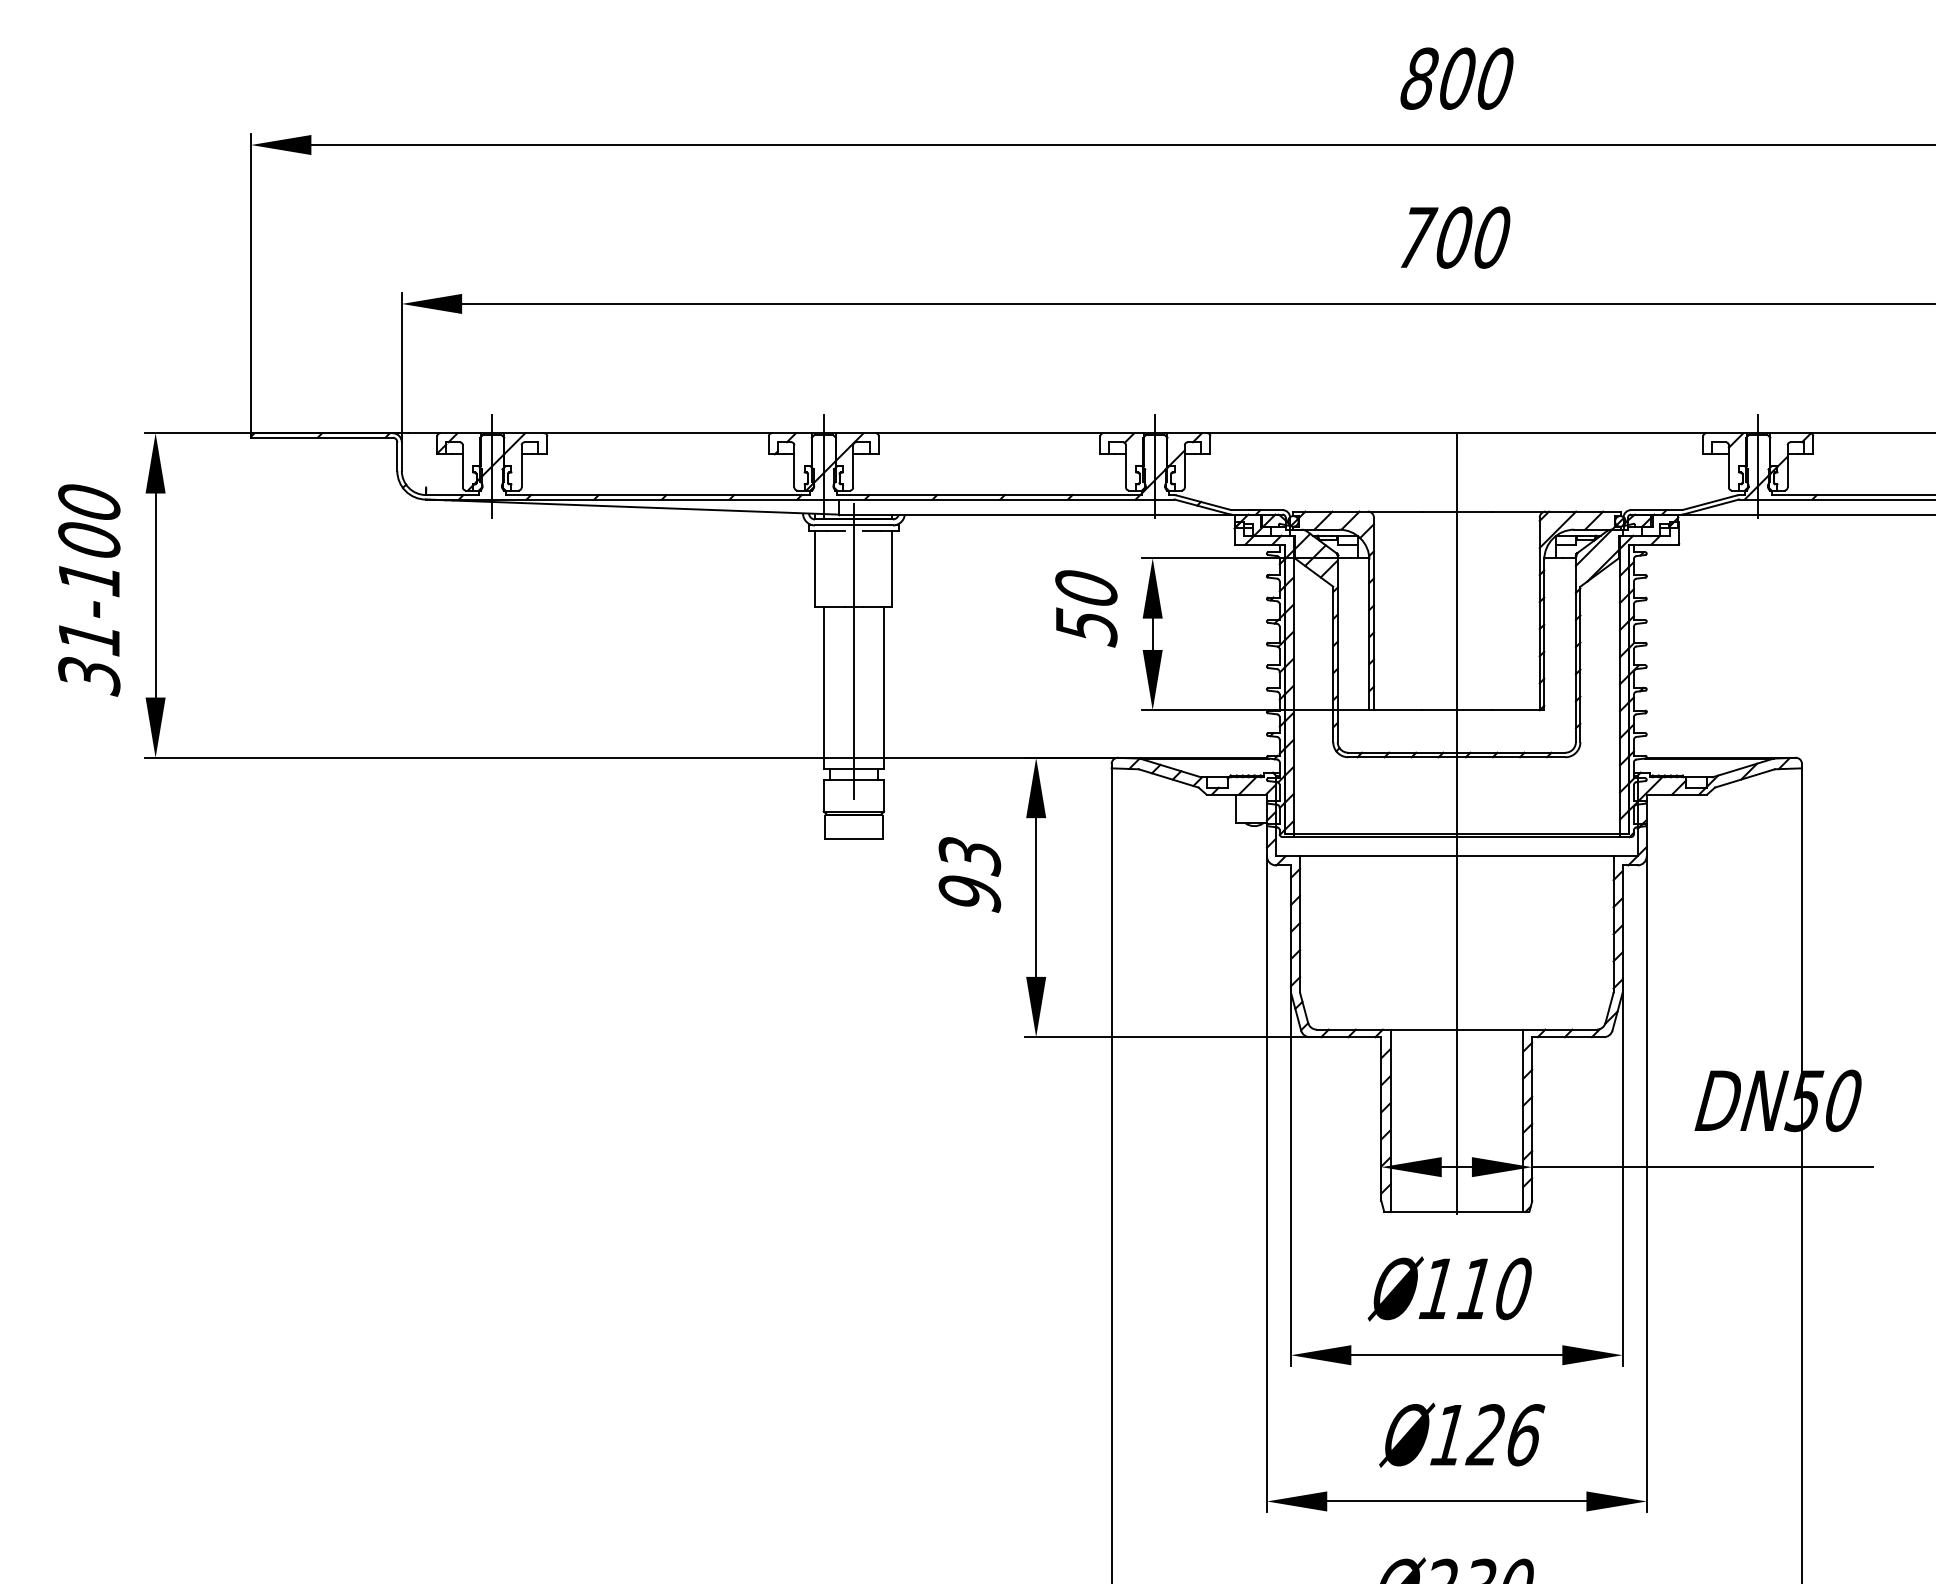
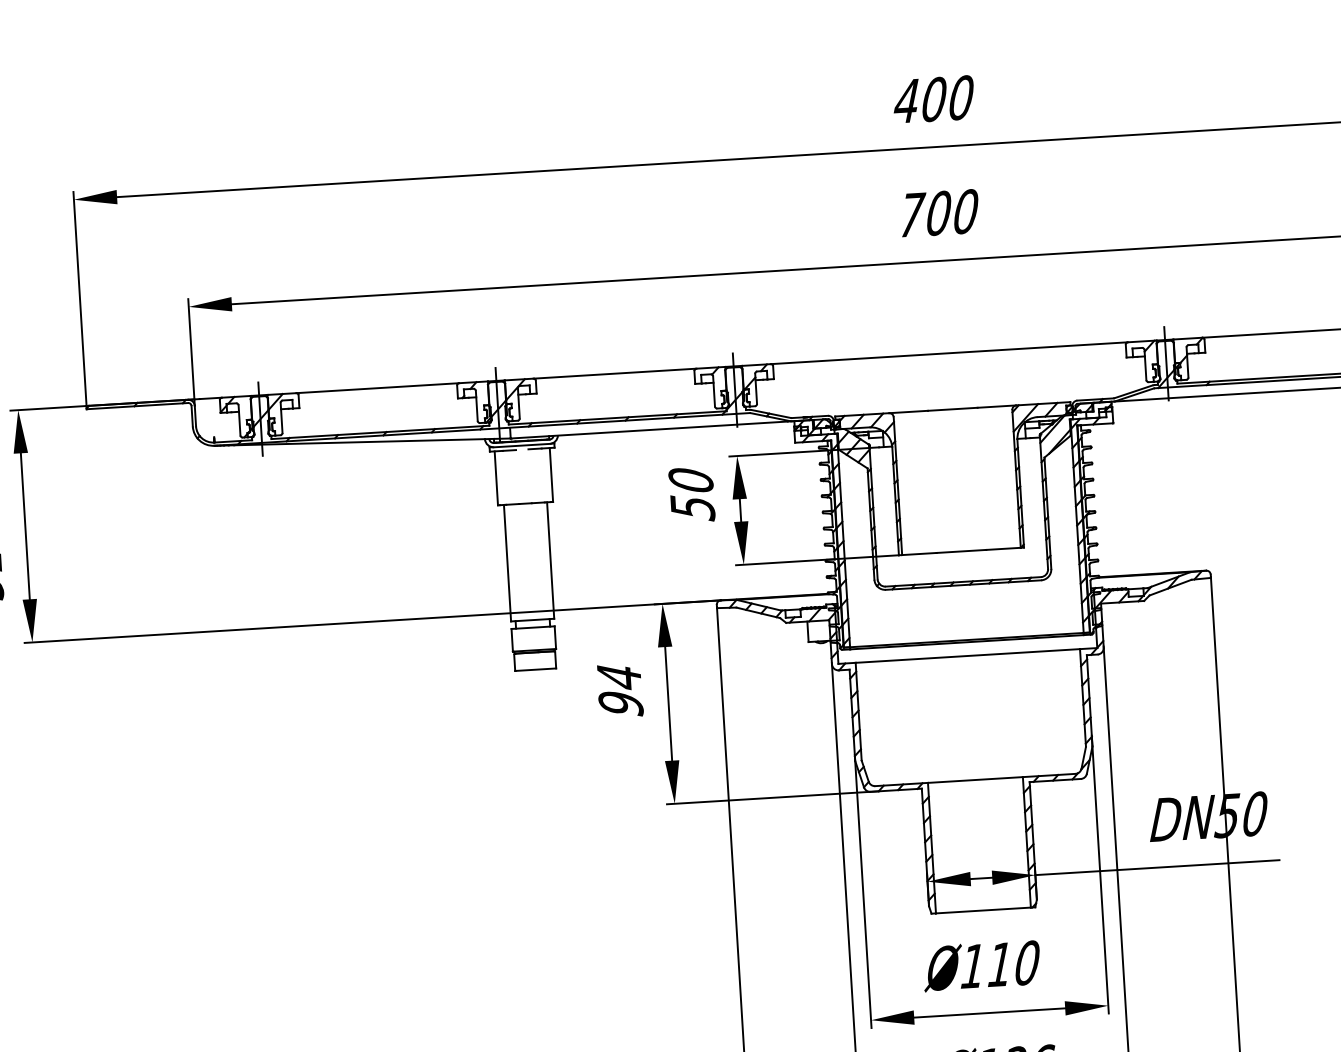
text: (1418, 78) -> (906, 101), 800 -> 400
line: (853, 651) -> (527, 535), removed
line: (1456, 823) -> (966, 632), removed
text: (969, 856) -> (619, 677), 93 -> 94

